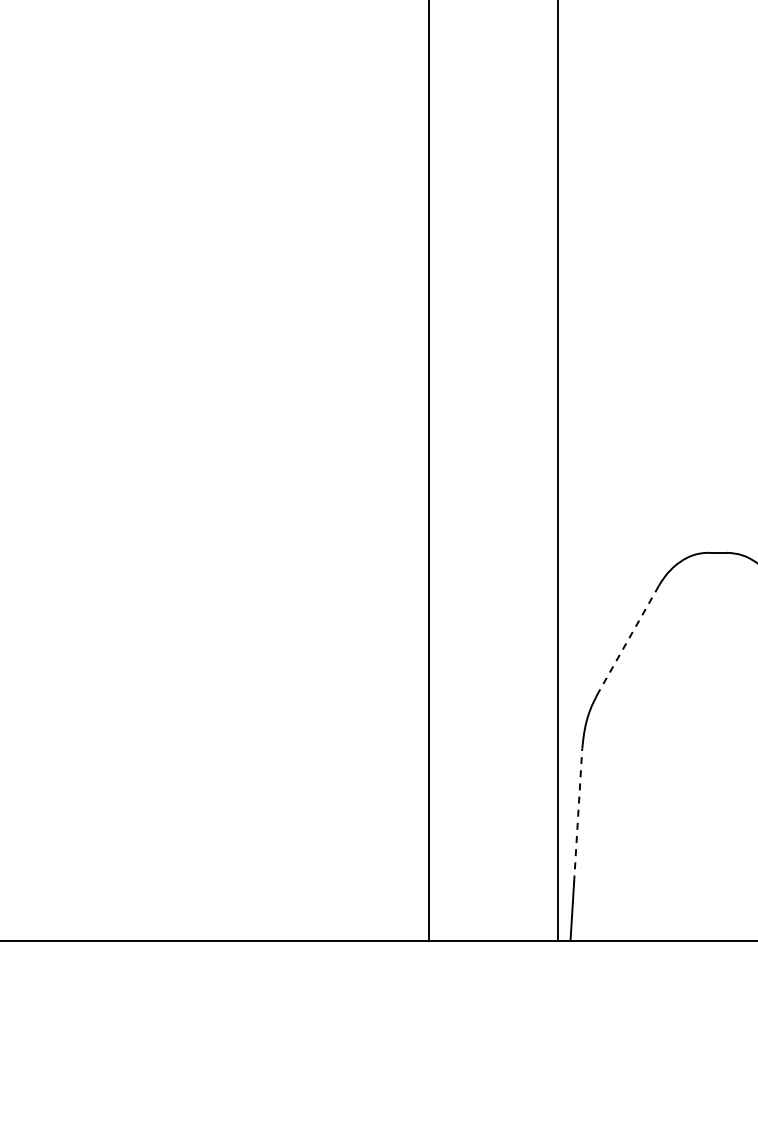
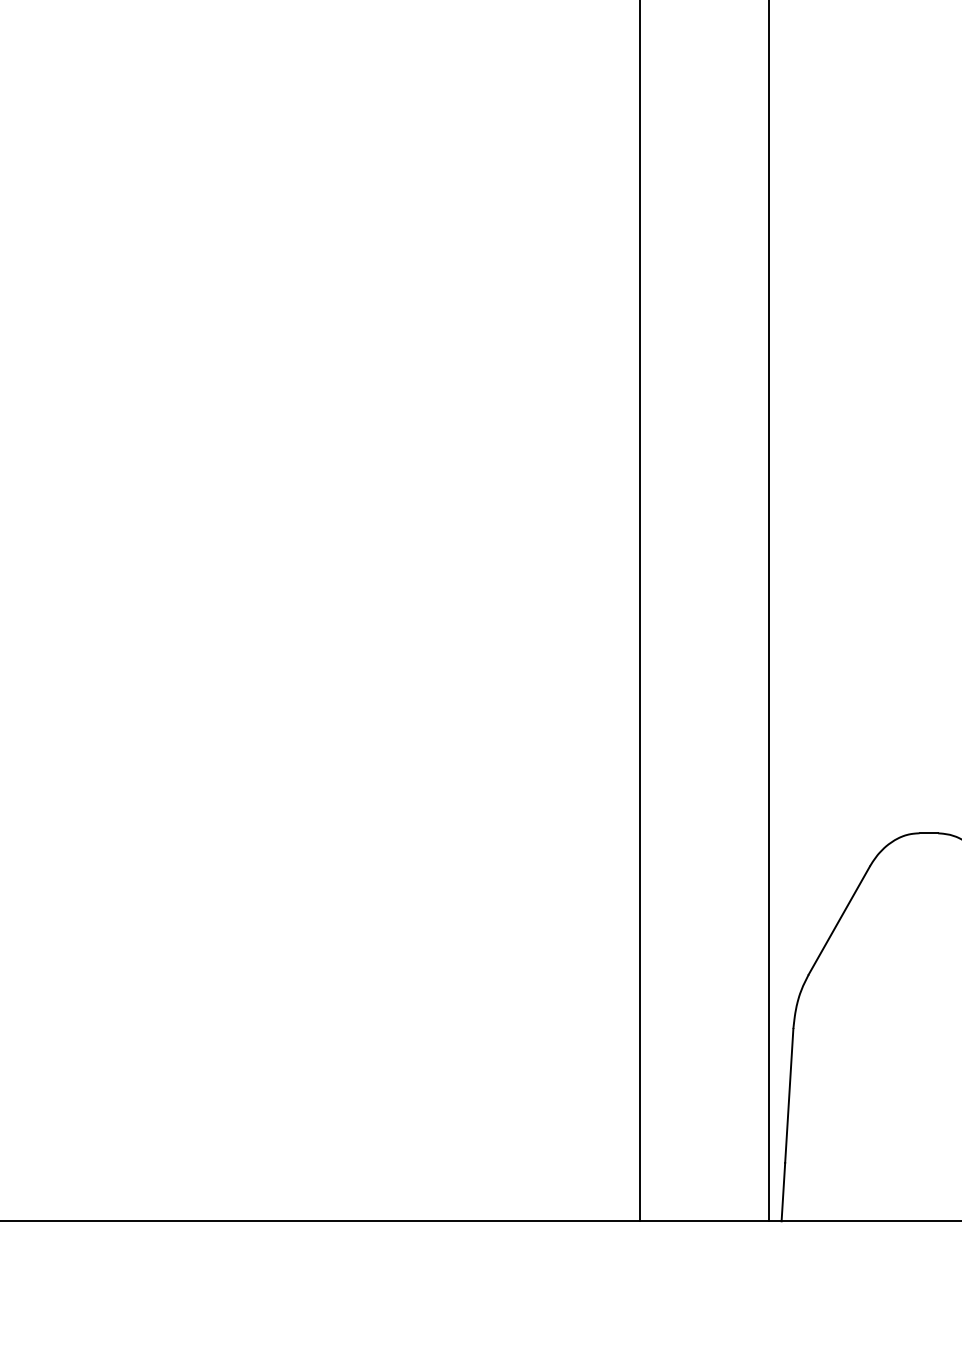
line: (628, 639) -> (839, 920), dashed -> solid
line: (578, 814) -> (789, 1095), dashed -> solid

